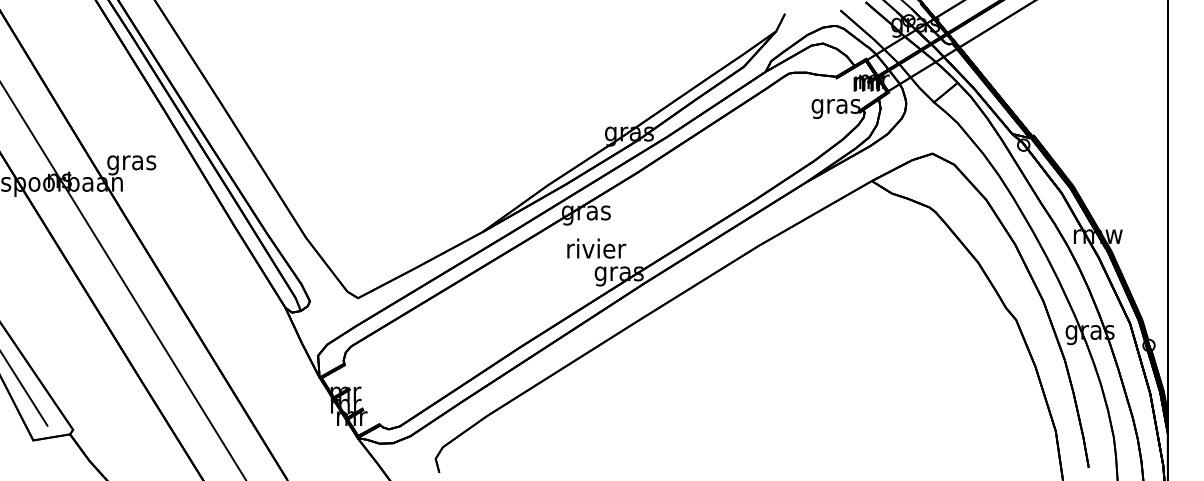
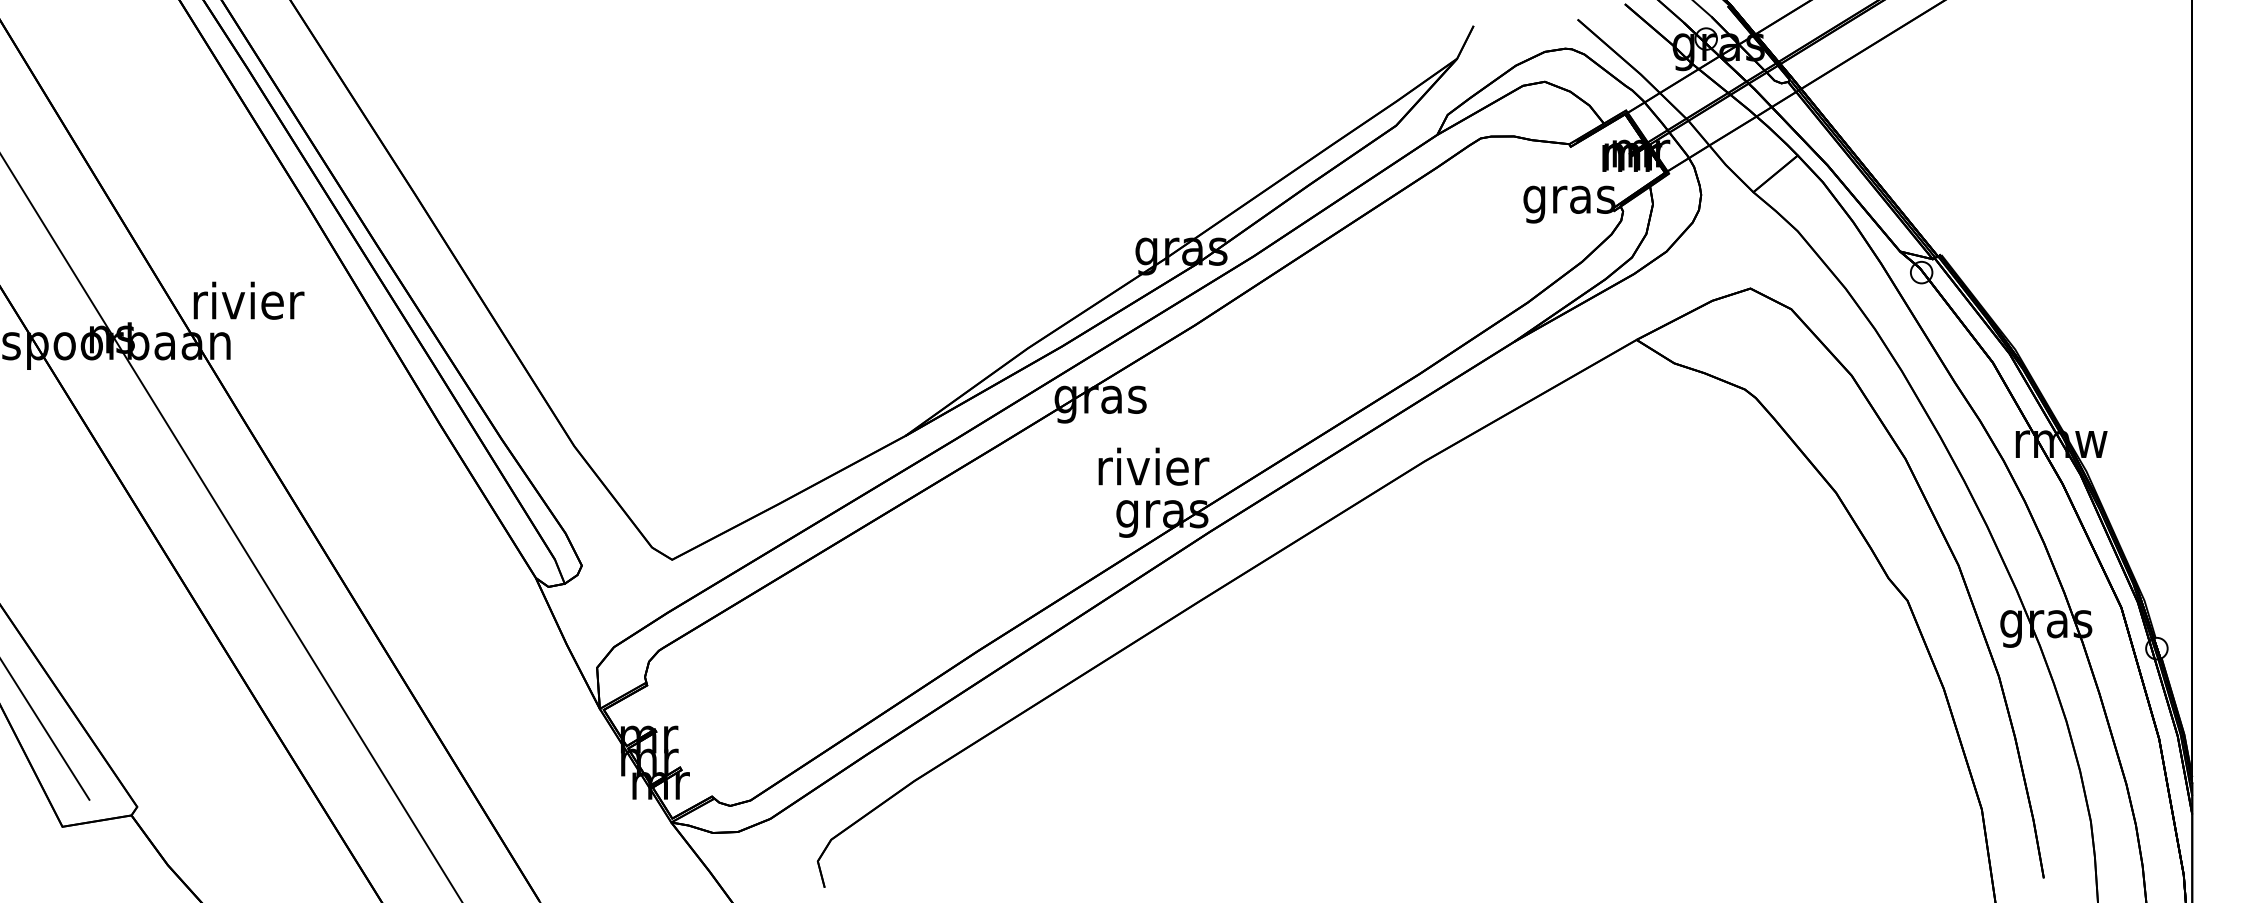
text: (132, 162) -> (248, 305), gras -> rivier
text: (596, 248) -> (1153, 466), moved

